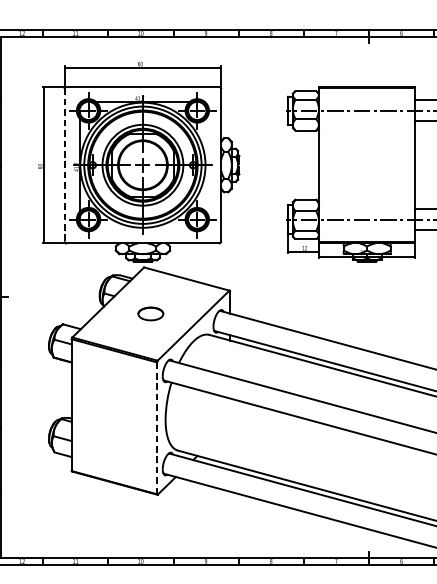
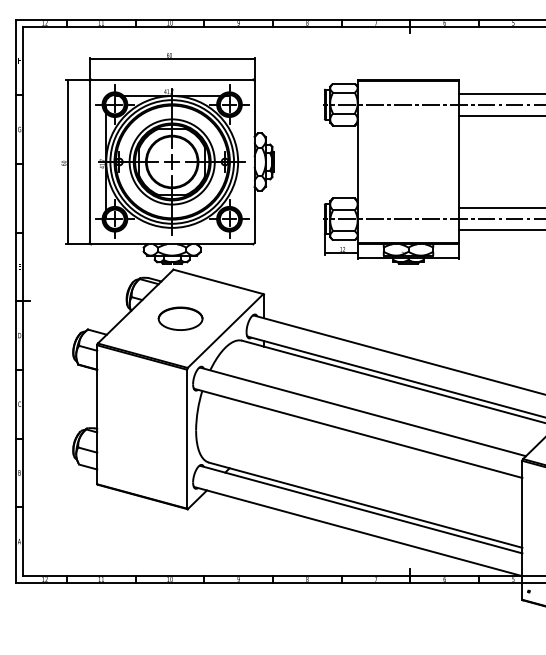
line: (64, 165) -> (89, 162), dashed -> solid
part: (150, 313) -> (180, 318), size x1.67
line: (157, 428) -> (187, 439), dashed -> solid

